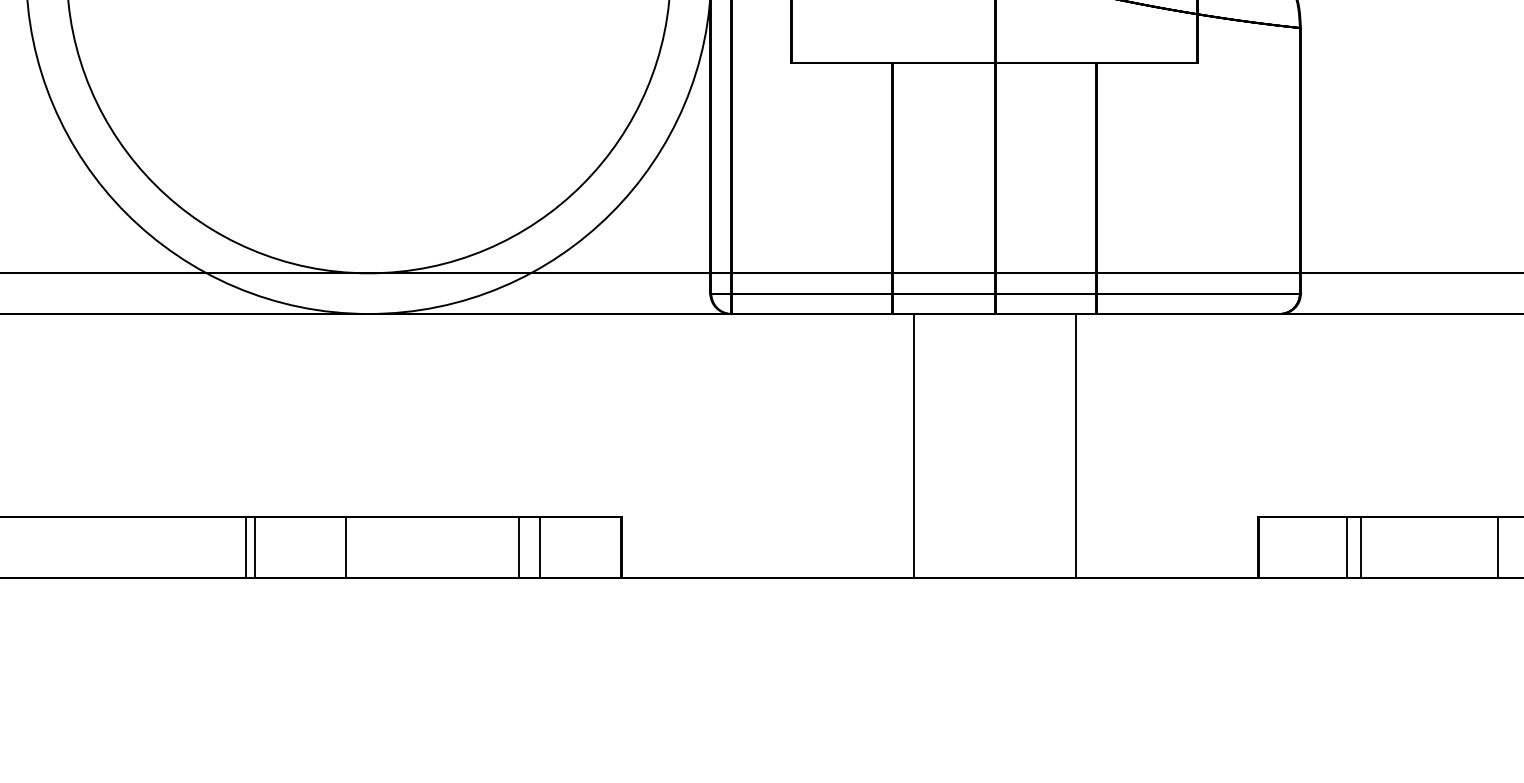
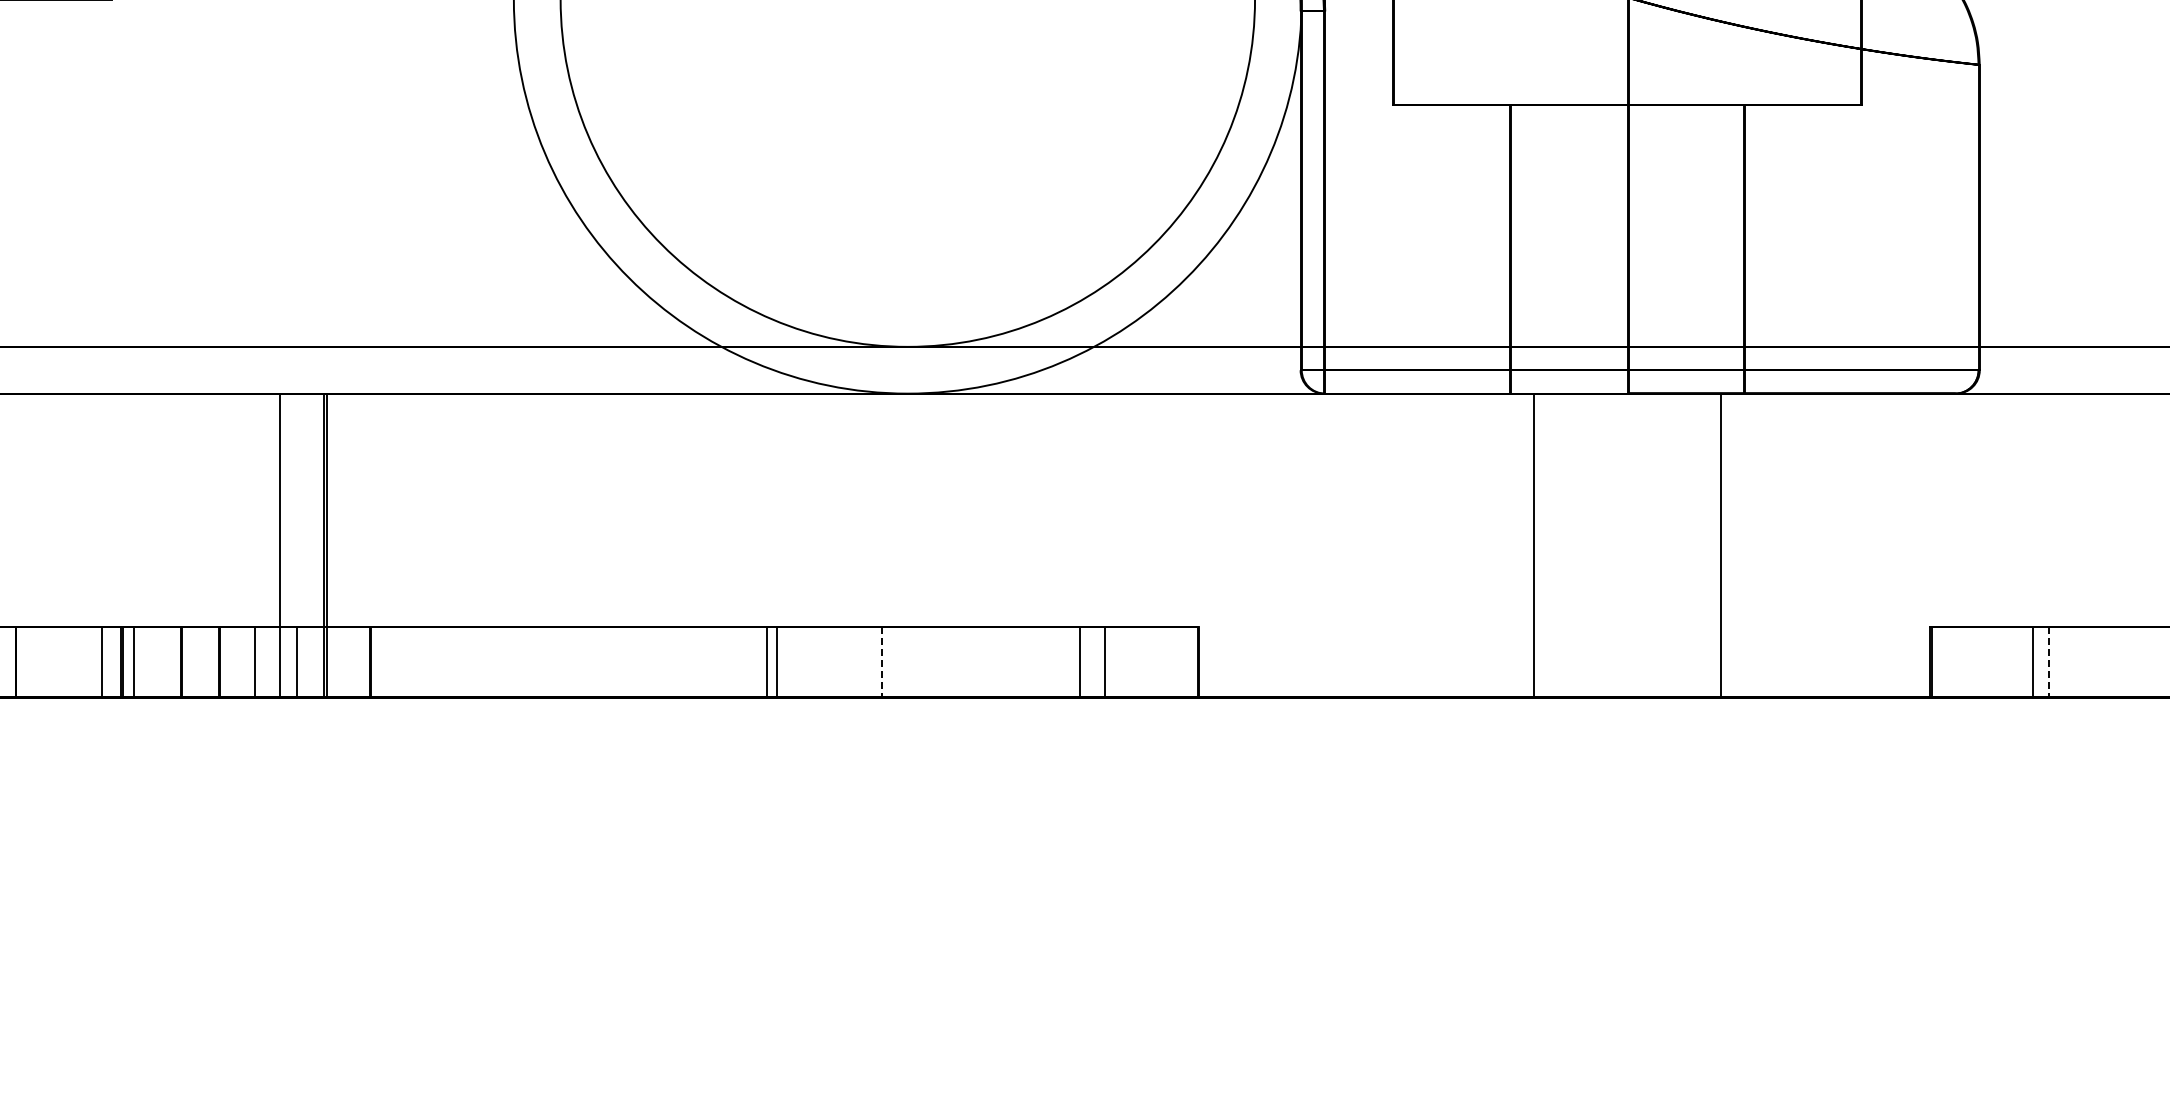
line: (345, 548) -> (881, 663), solid -> dashed
line: (1361, 548) -> (2049, 663), solid -> dashed

